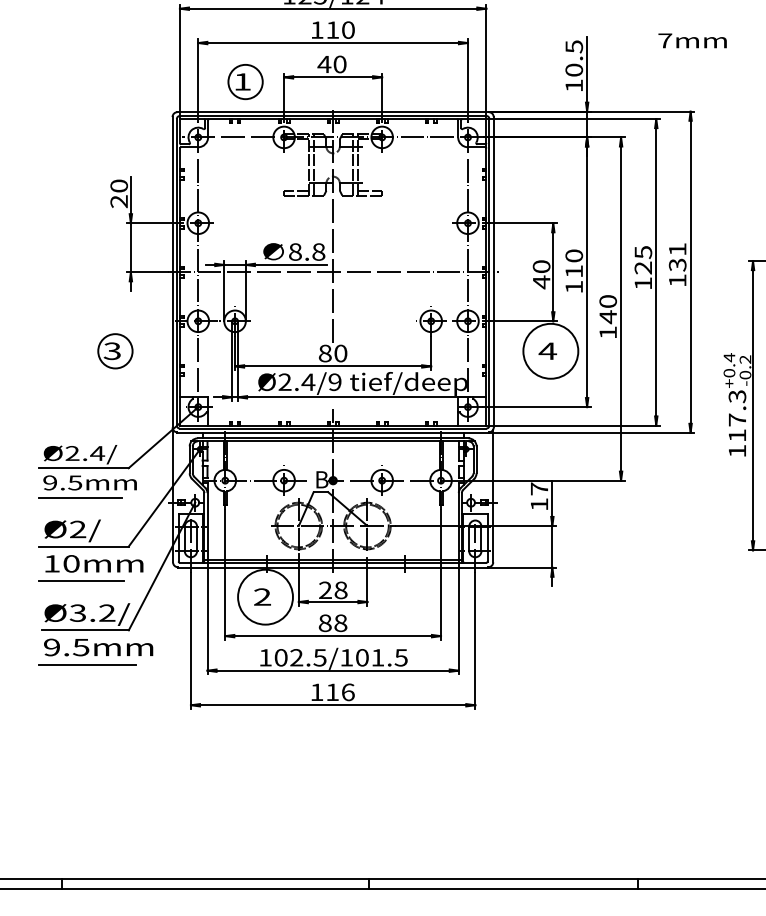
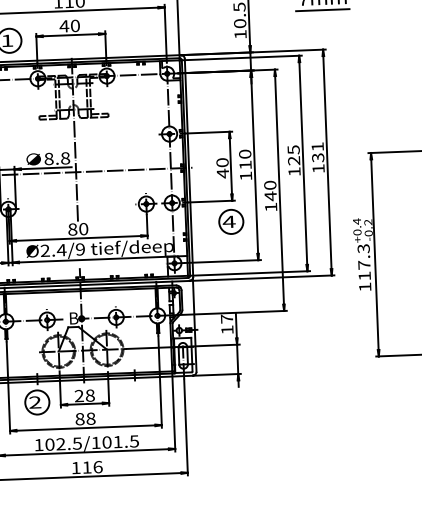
line: (692, 55) -> (322, 10), added
circle: (550, 351) -> (231, 222), size x0.62
circle: (265, 597) -> (37, 402), size x0.62

